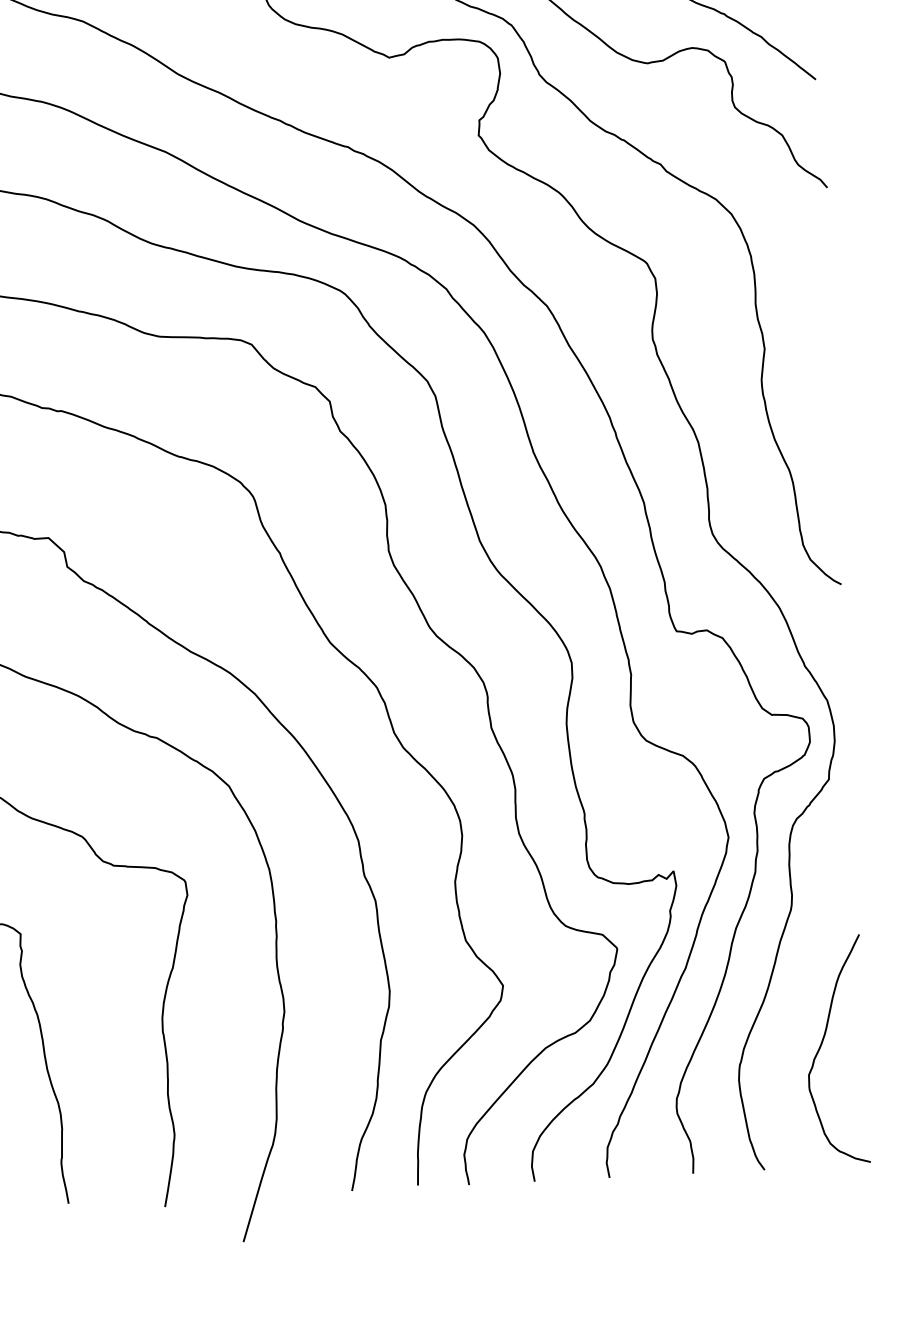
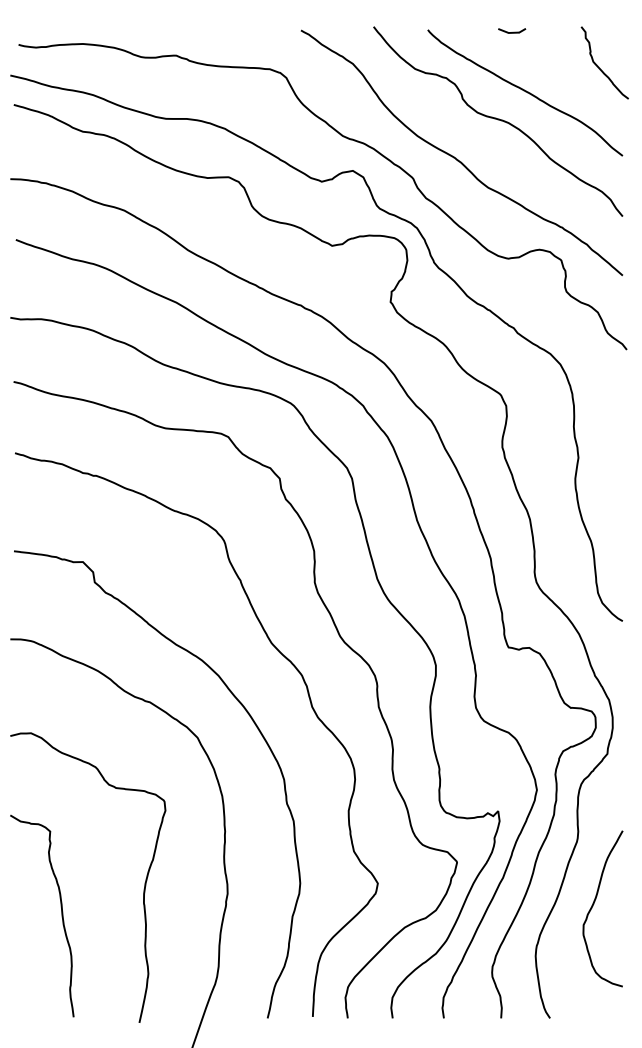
curve: (823, 1044) -> (594, 904), moved

